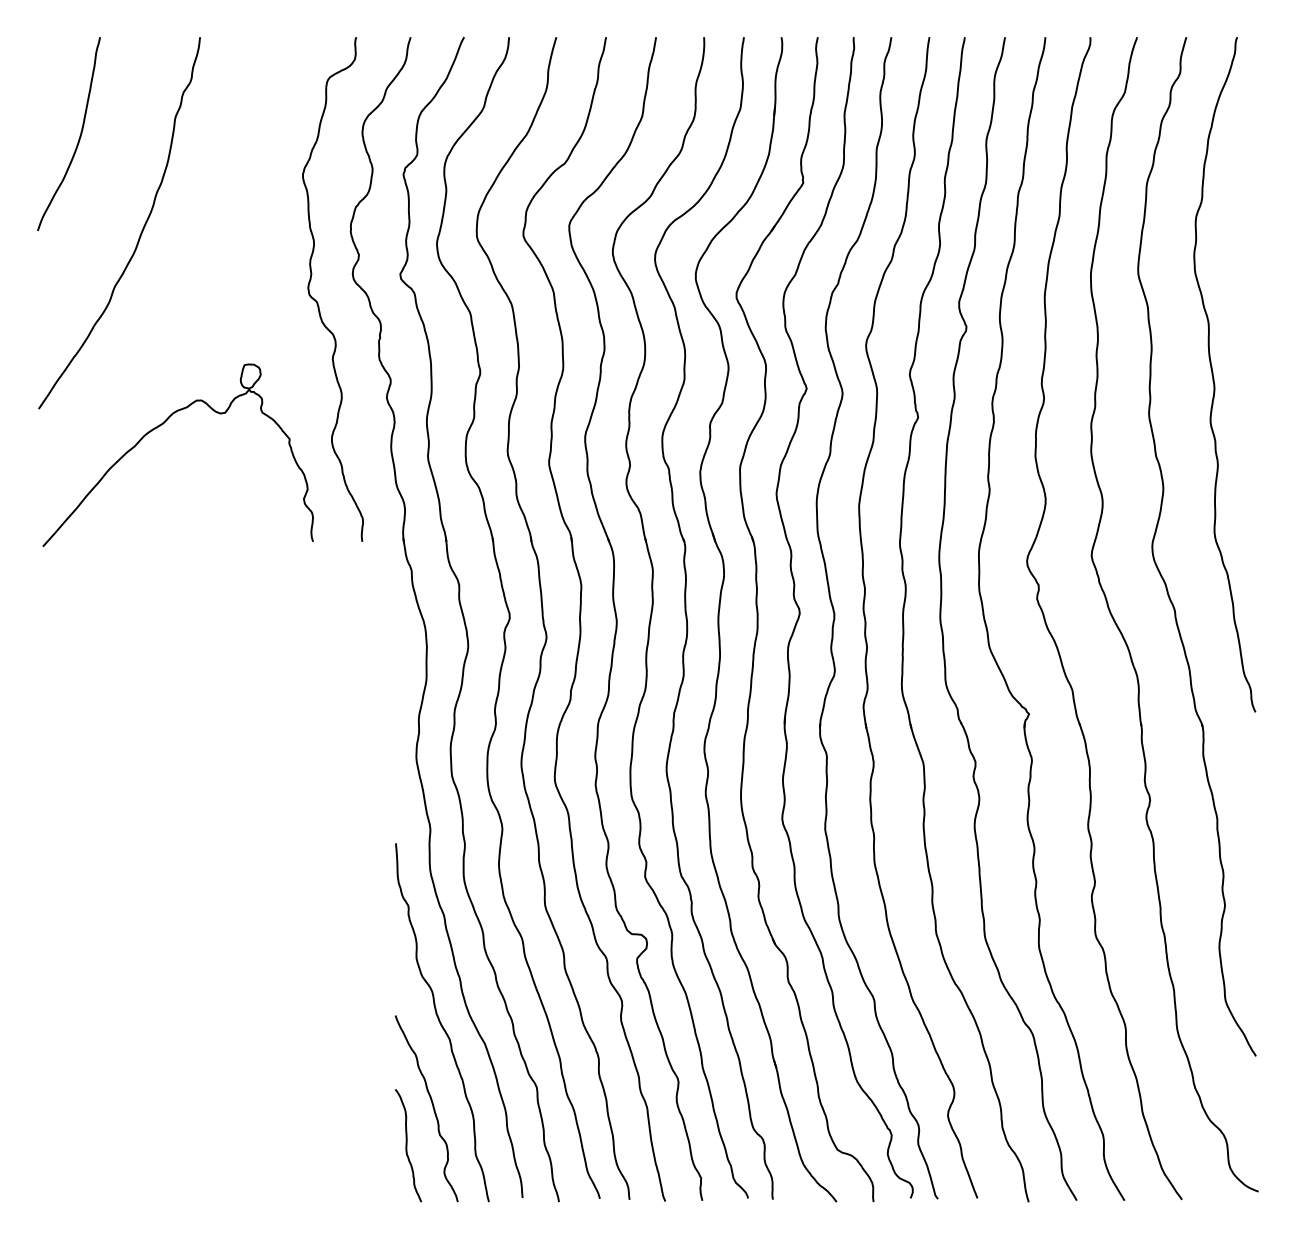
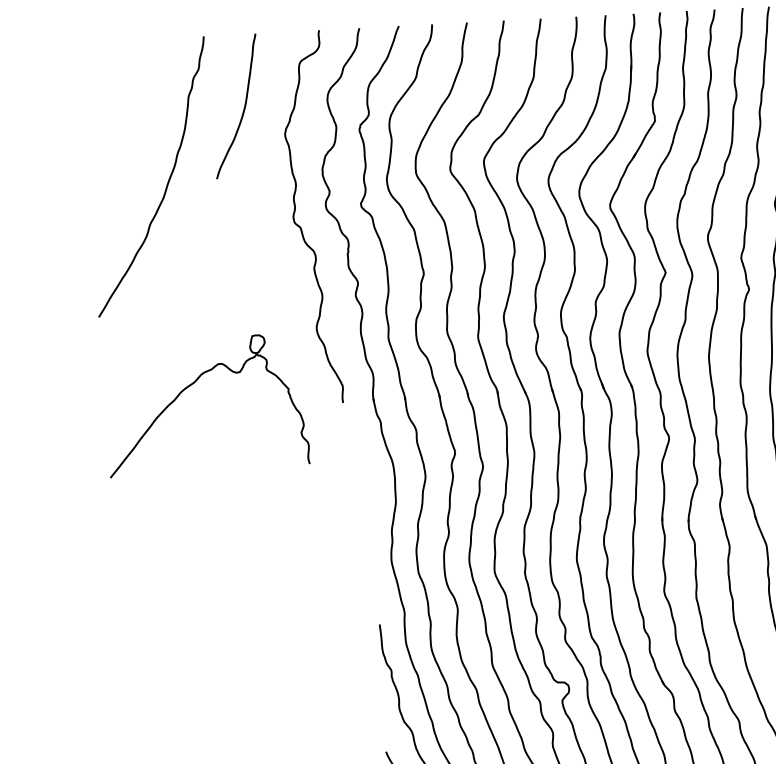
curve: (79, 135) -> (244, 107), moved
part: (160, 426) -> (192, 384), moved

